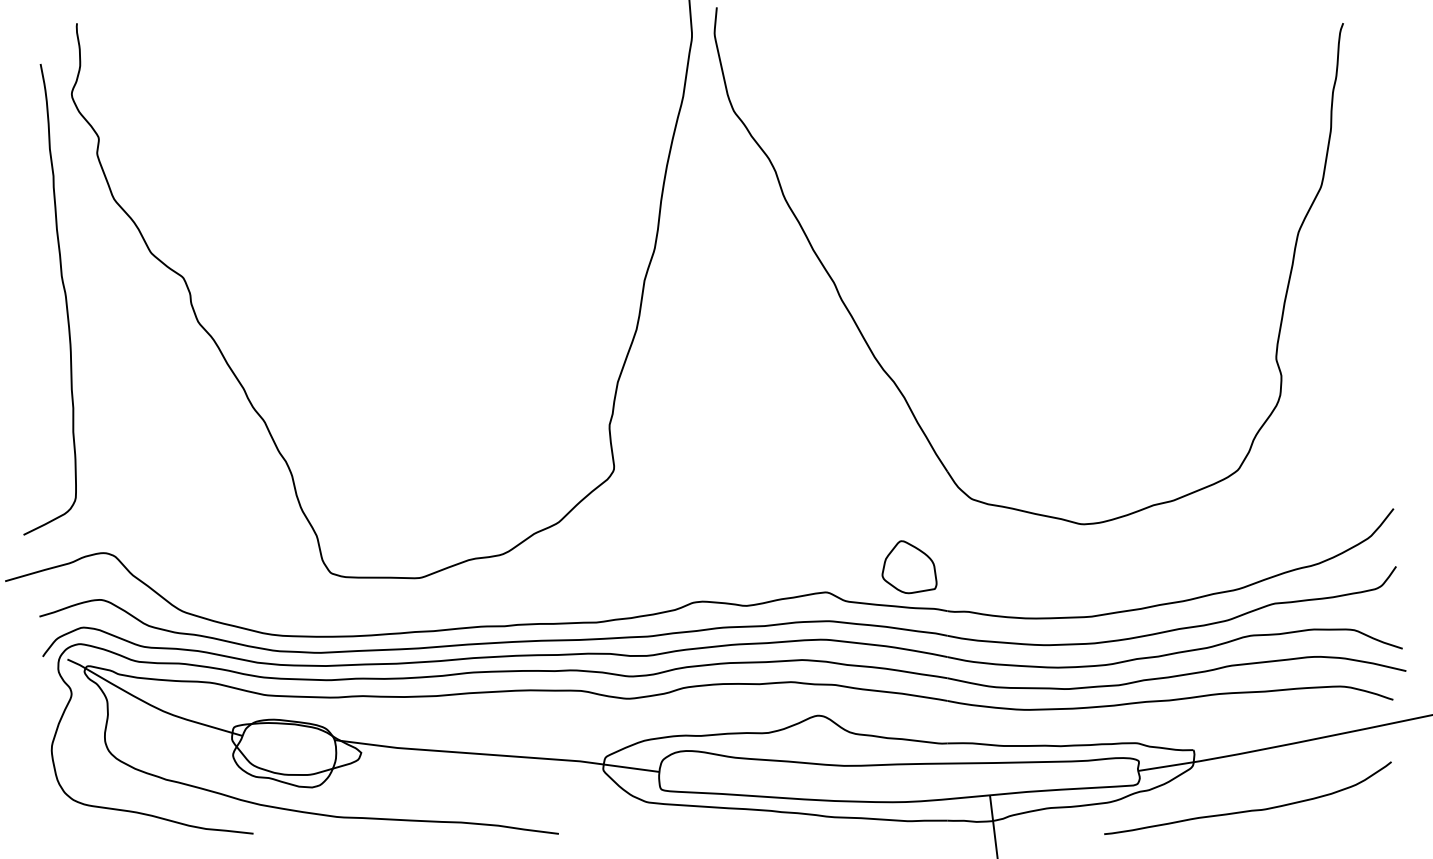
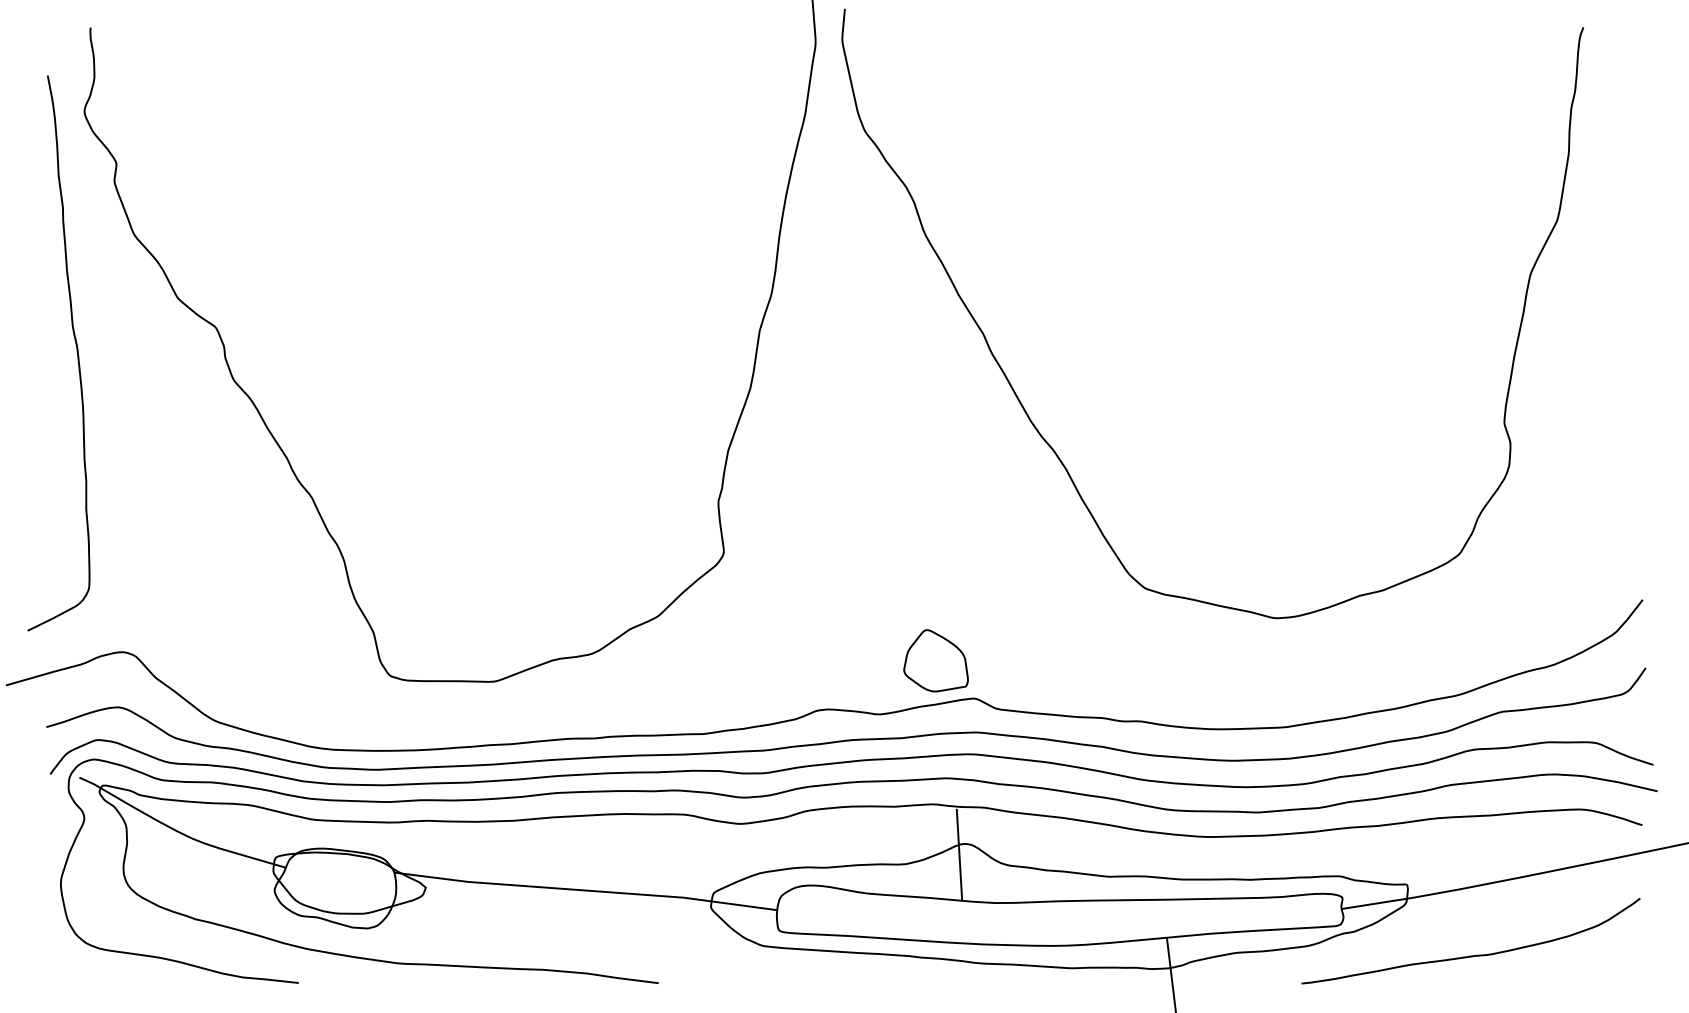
part: (909, 566) -> (935, 660), moved
line: (814, 724) -> (959, 854), added

